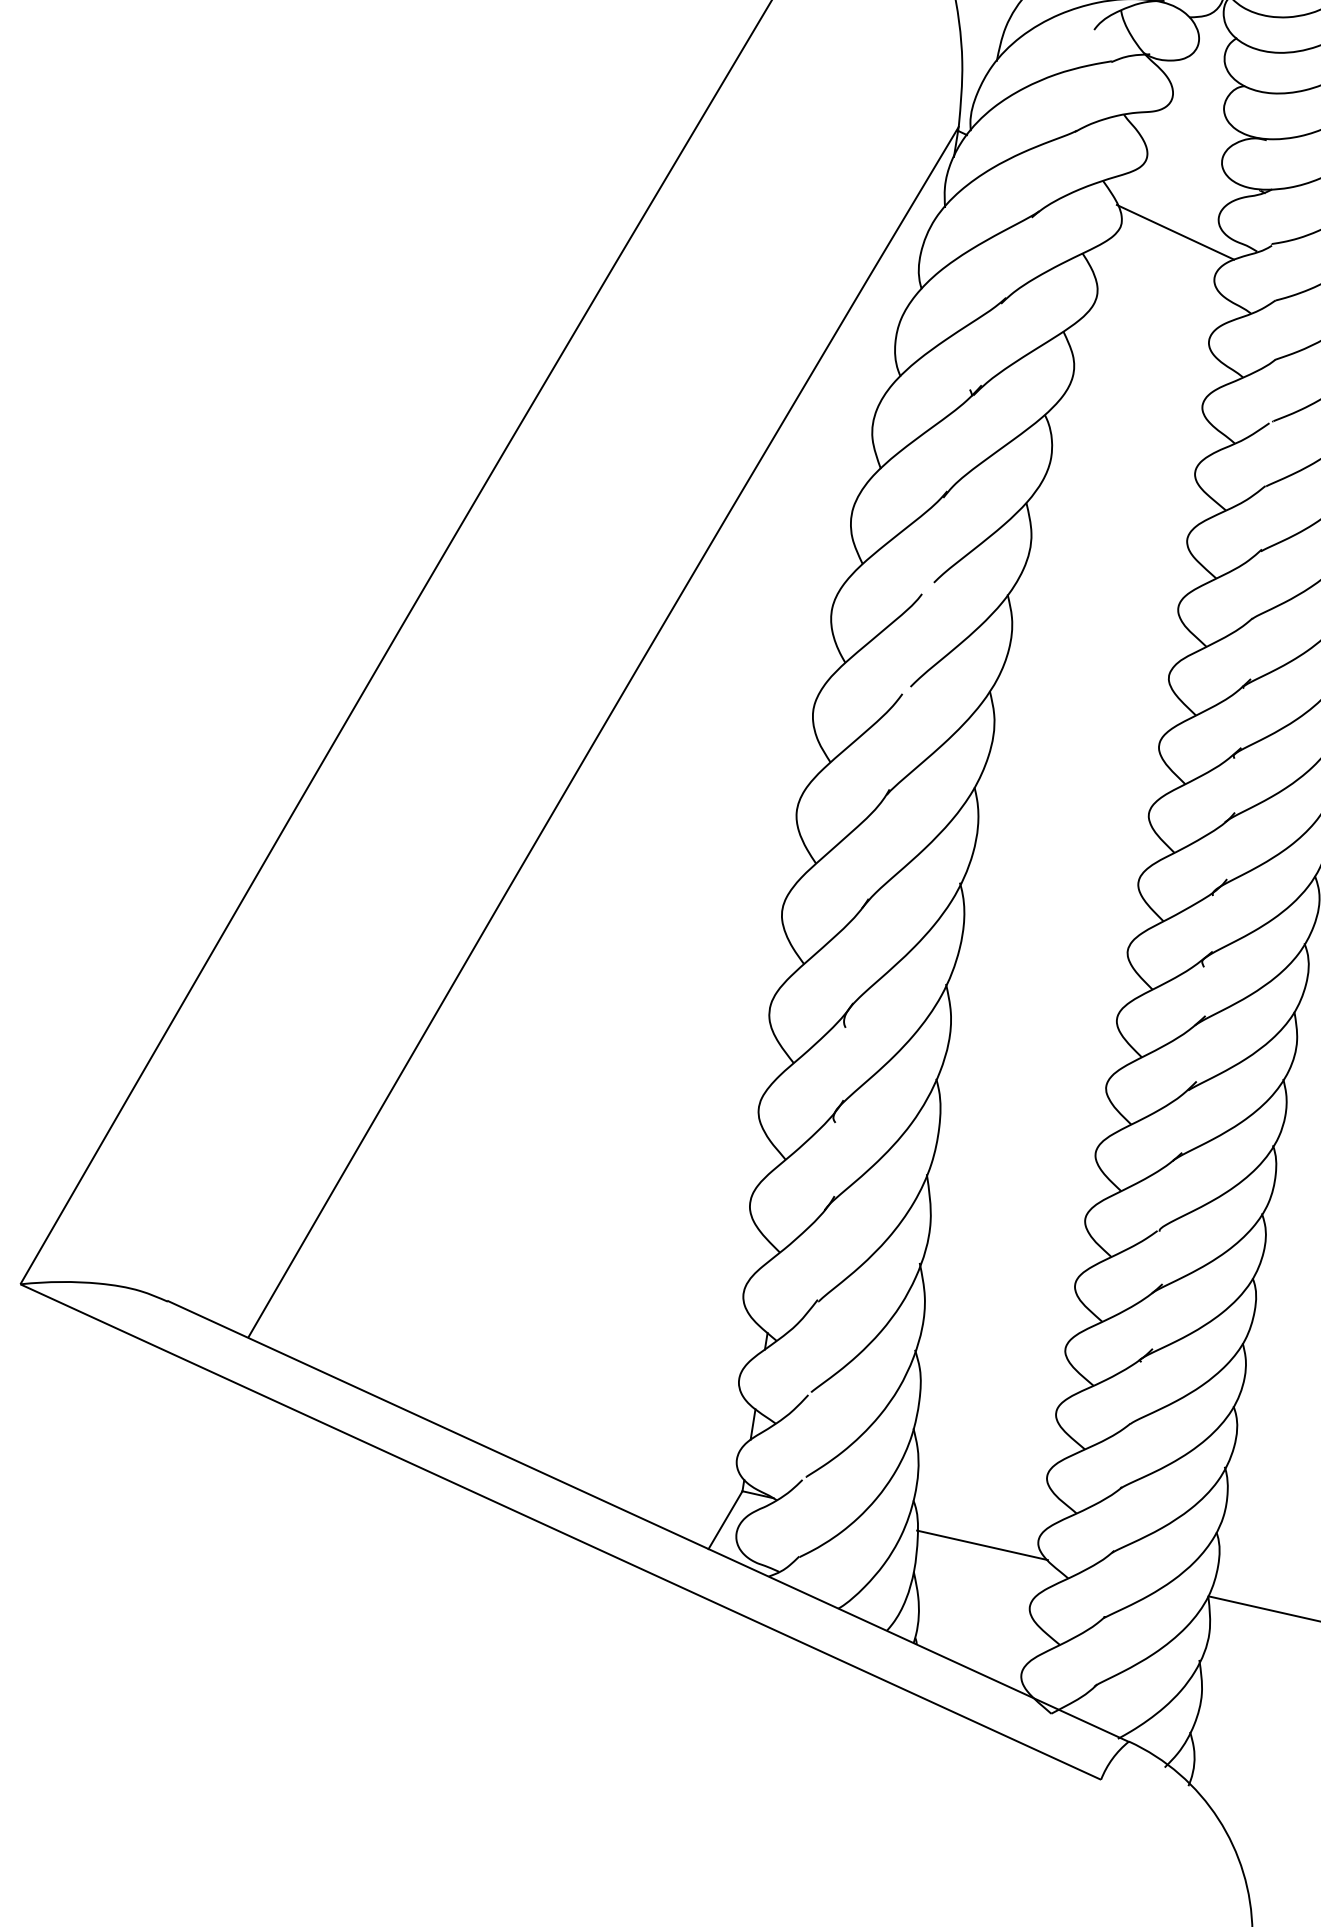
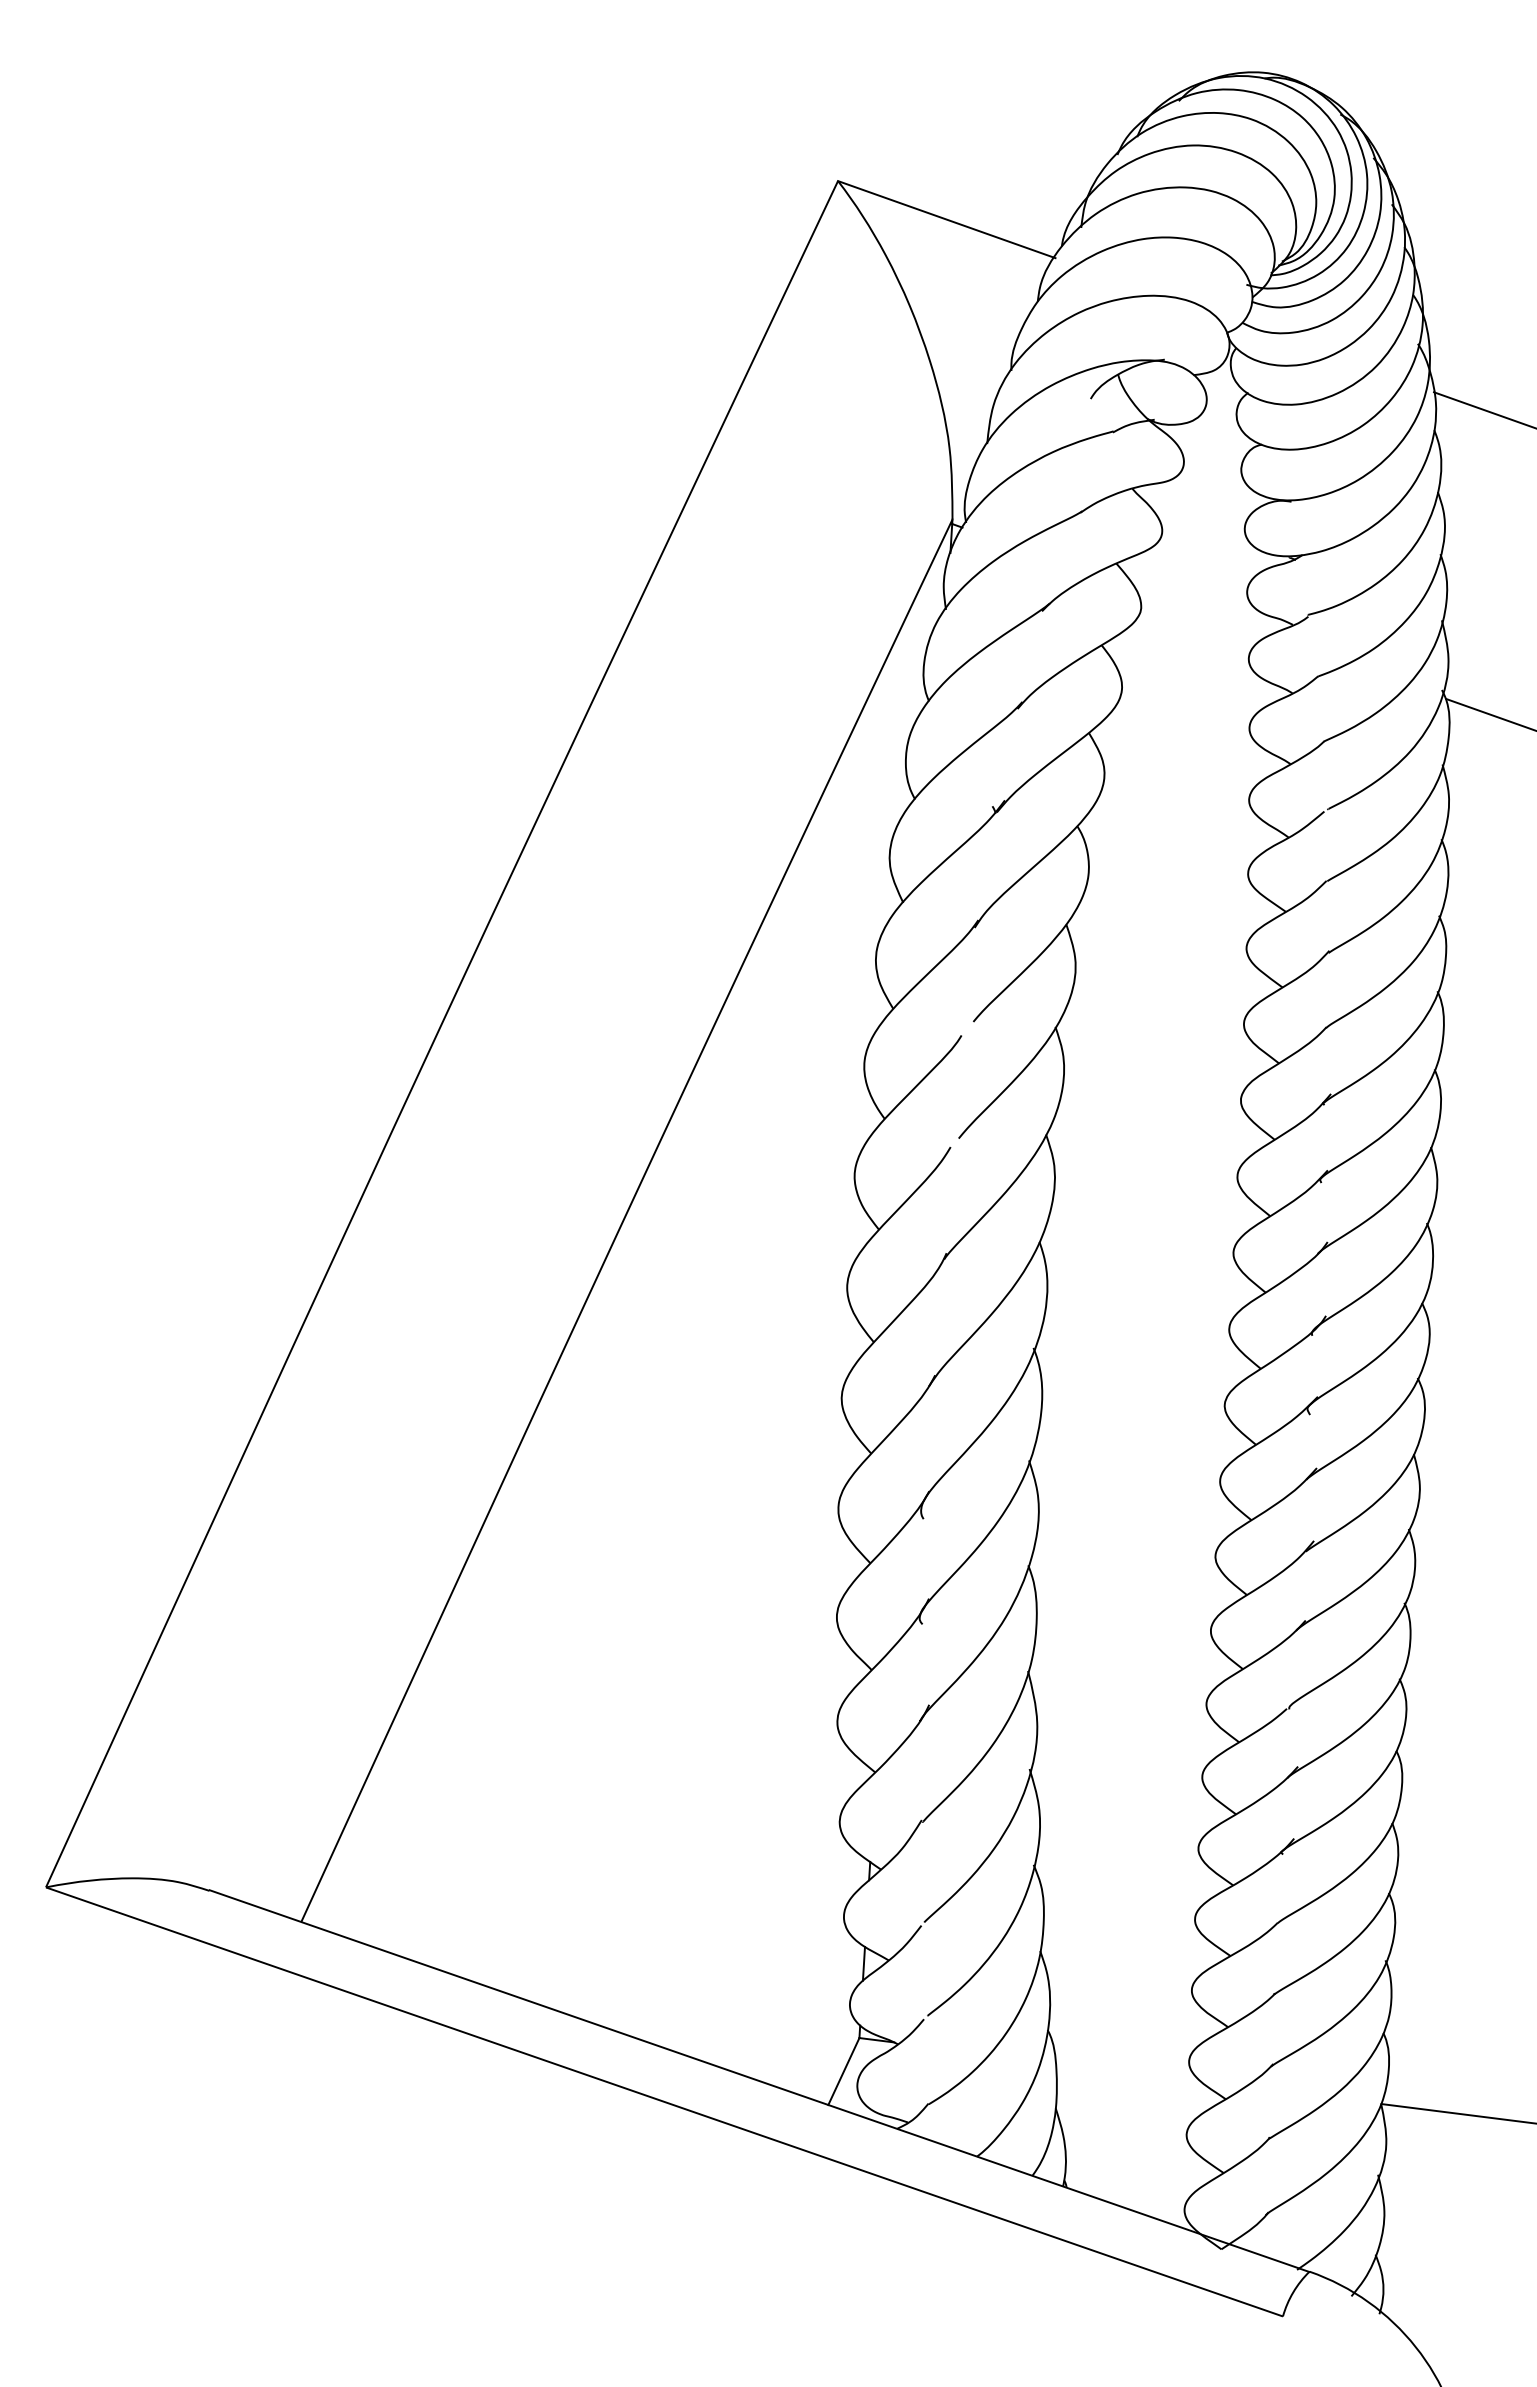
line: (1175, 232) -> (1201, 612), removed
line: (982, 1544) -> (1128, 2071), removed

